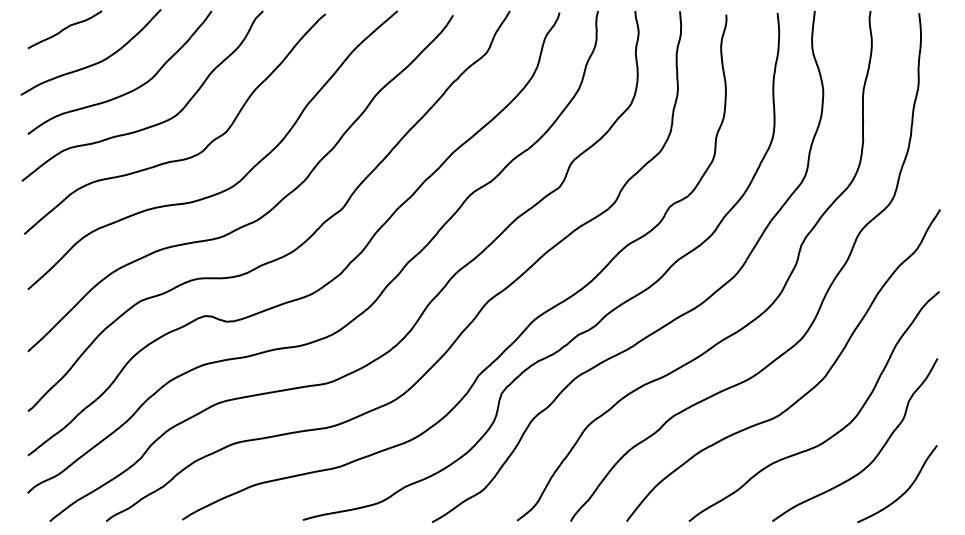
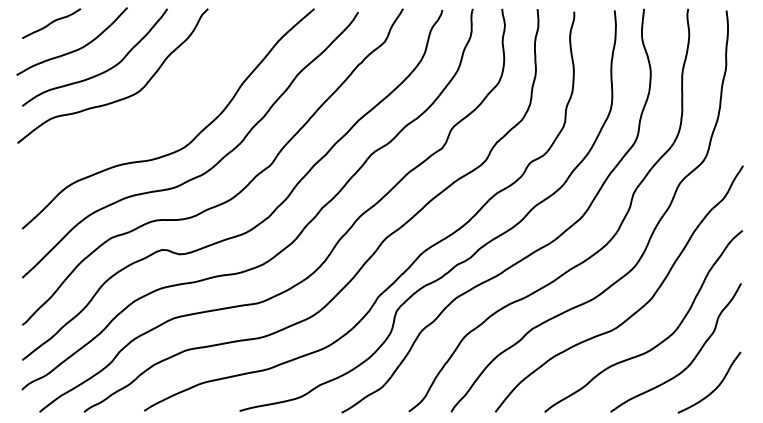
curve: (180, 158) -> (142, 125), removed

